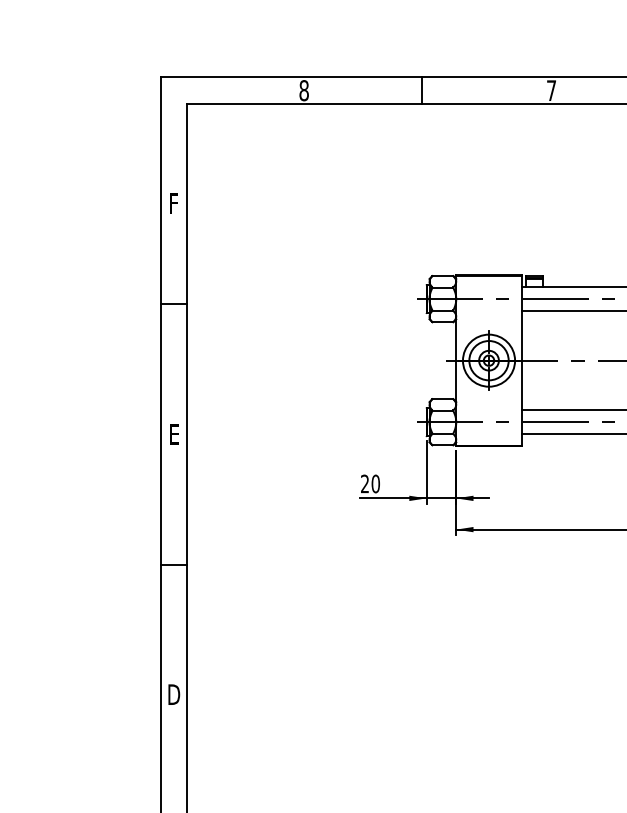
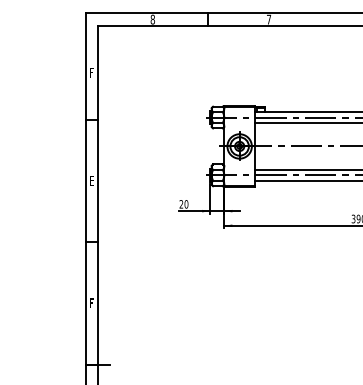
text: (173, 695) -> (91, 303), D -> F

